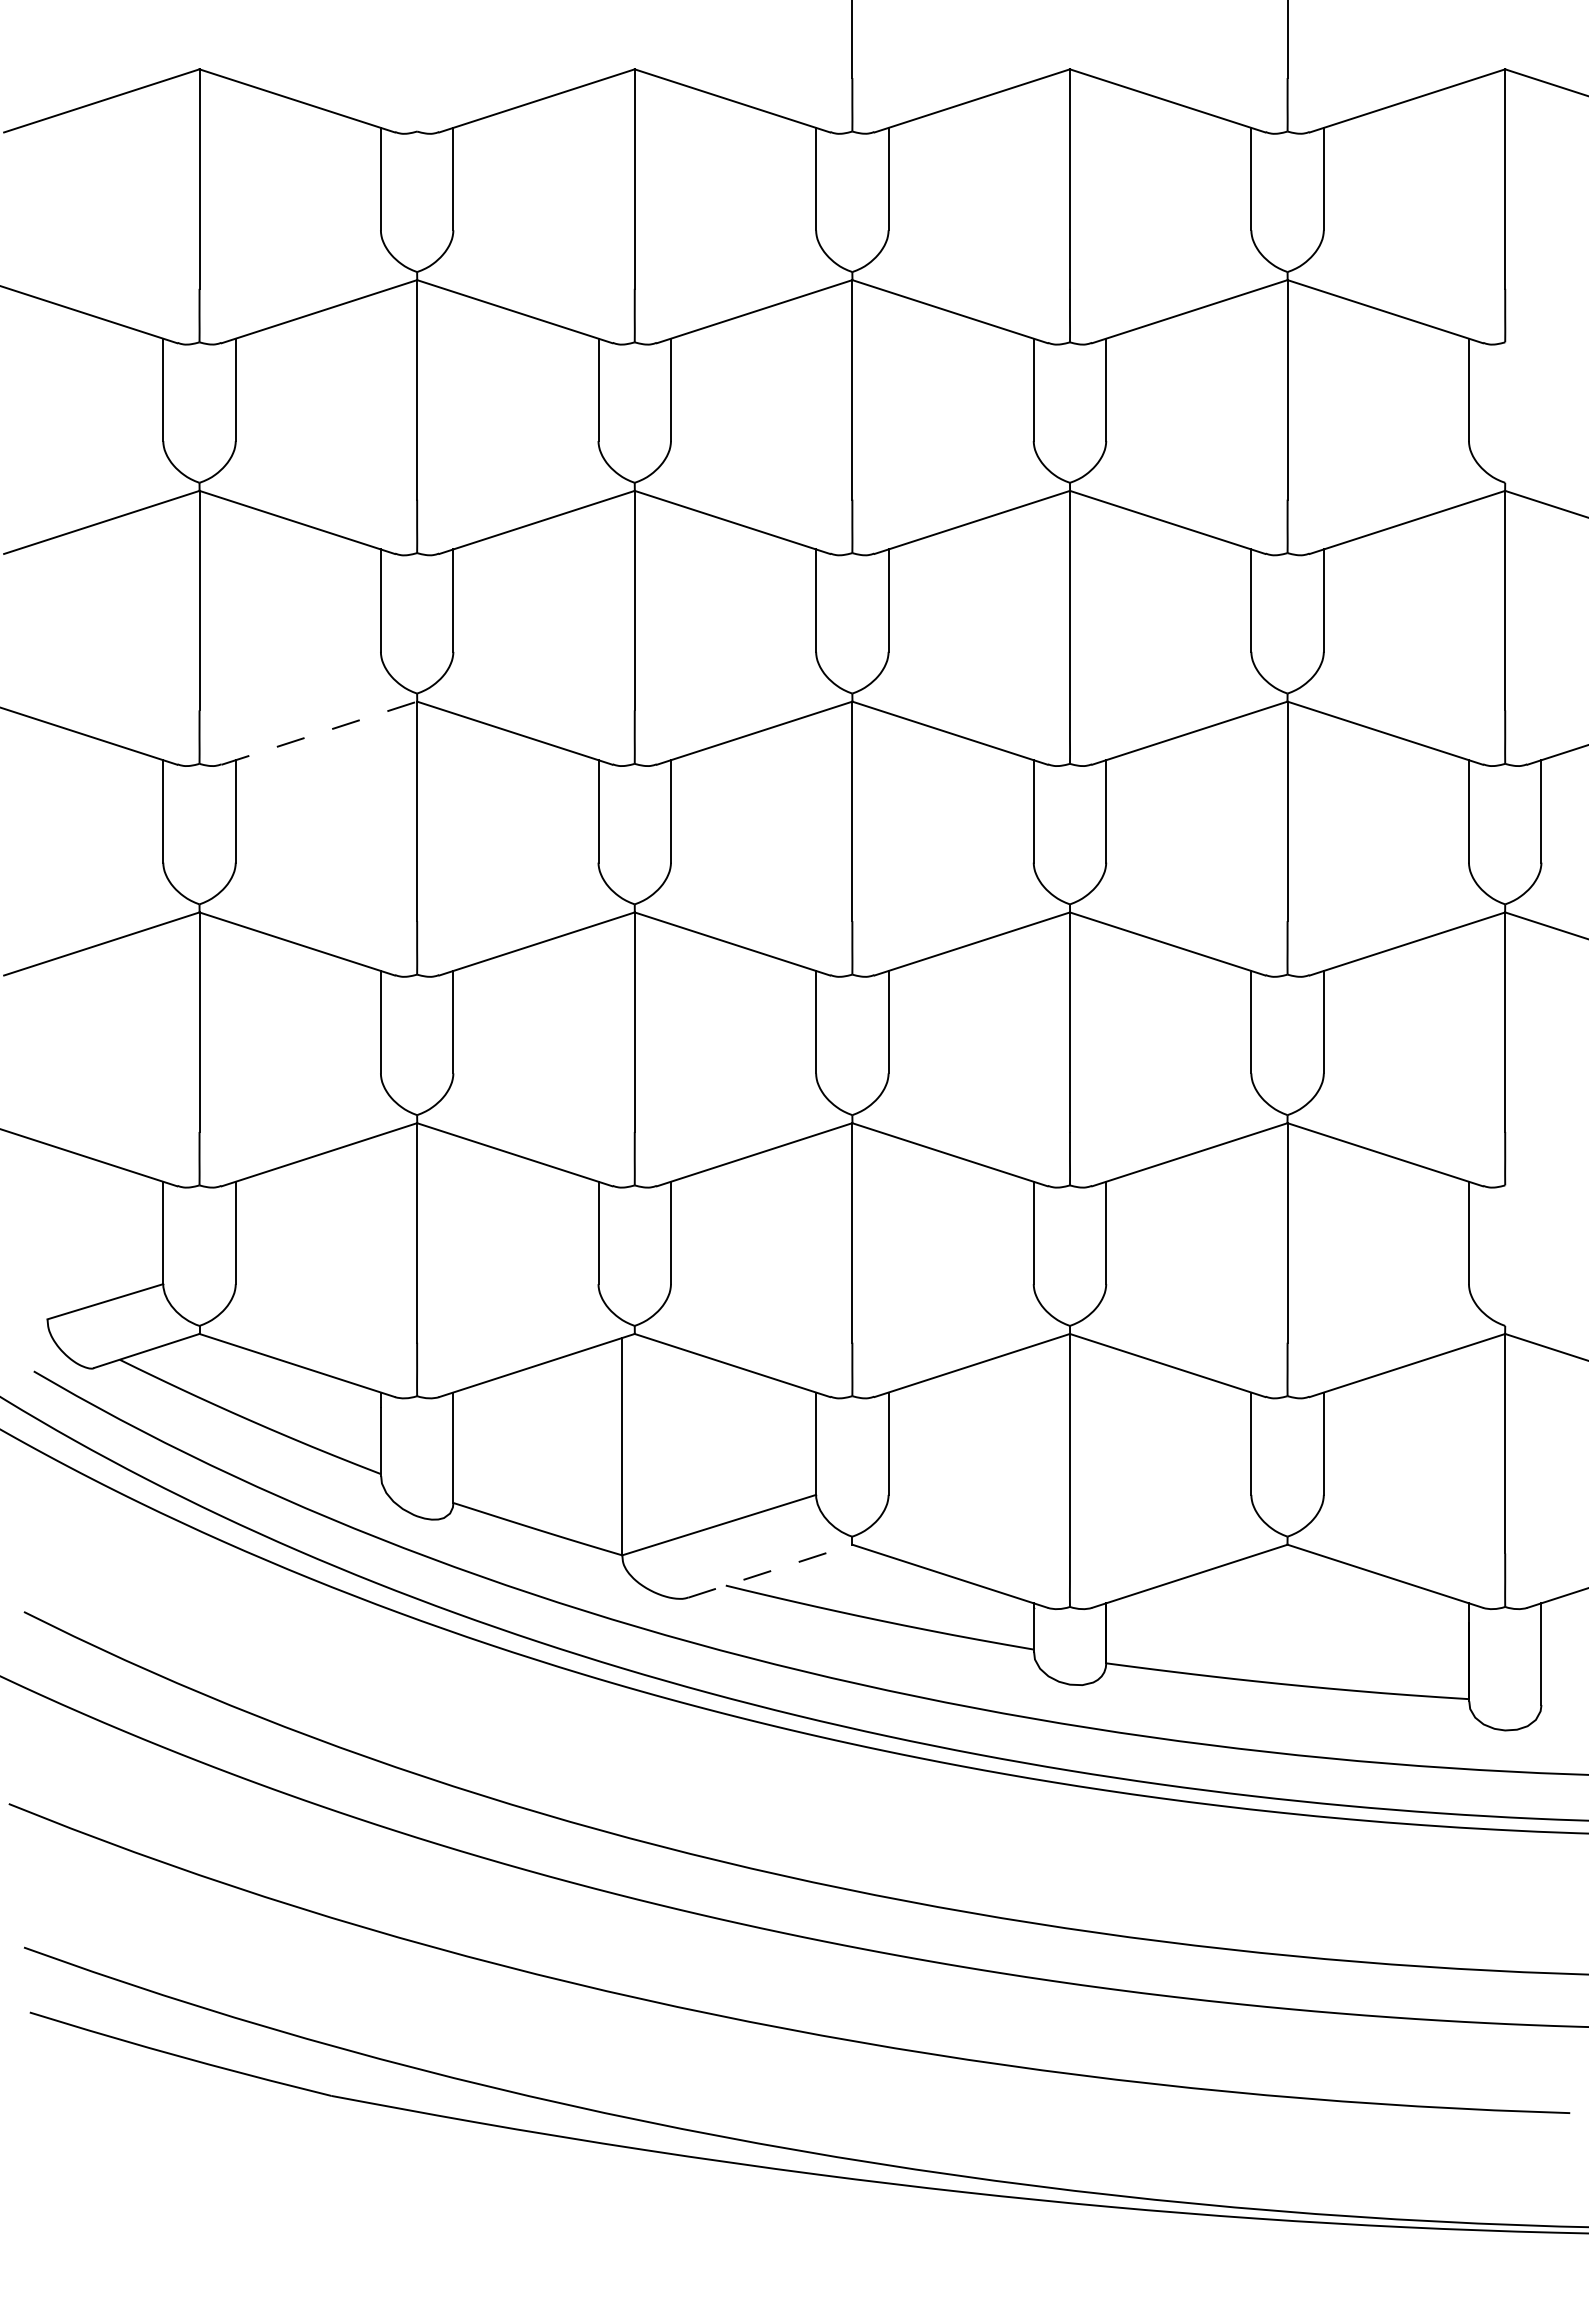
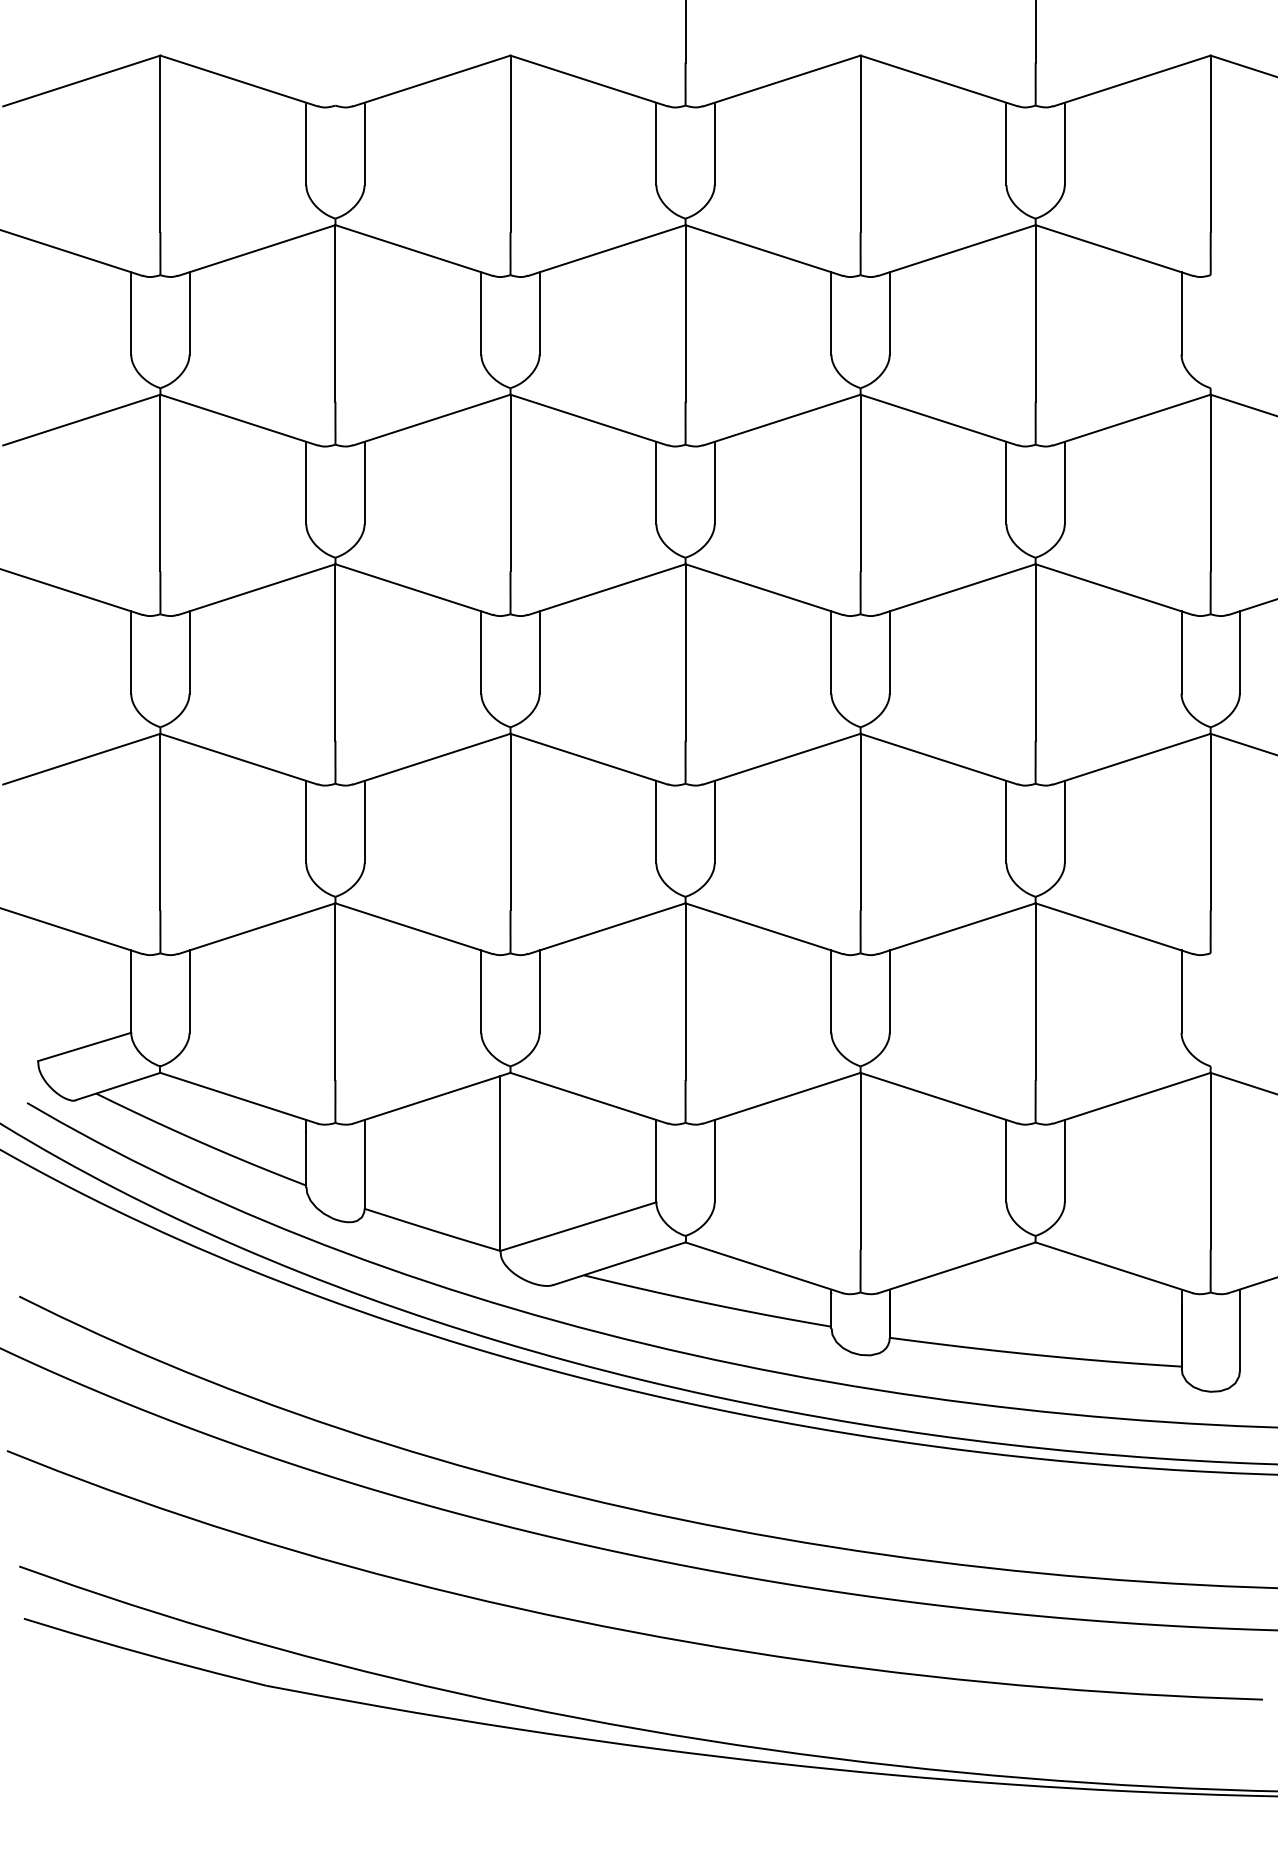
line: (319, 733) -> (256, 589), dashed -> solid
line: (770, 1571) -> (619, 1263), dashed -> solid

